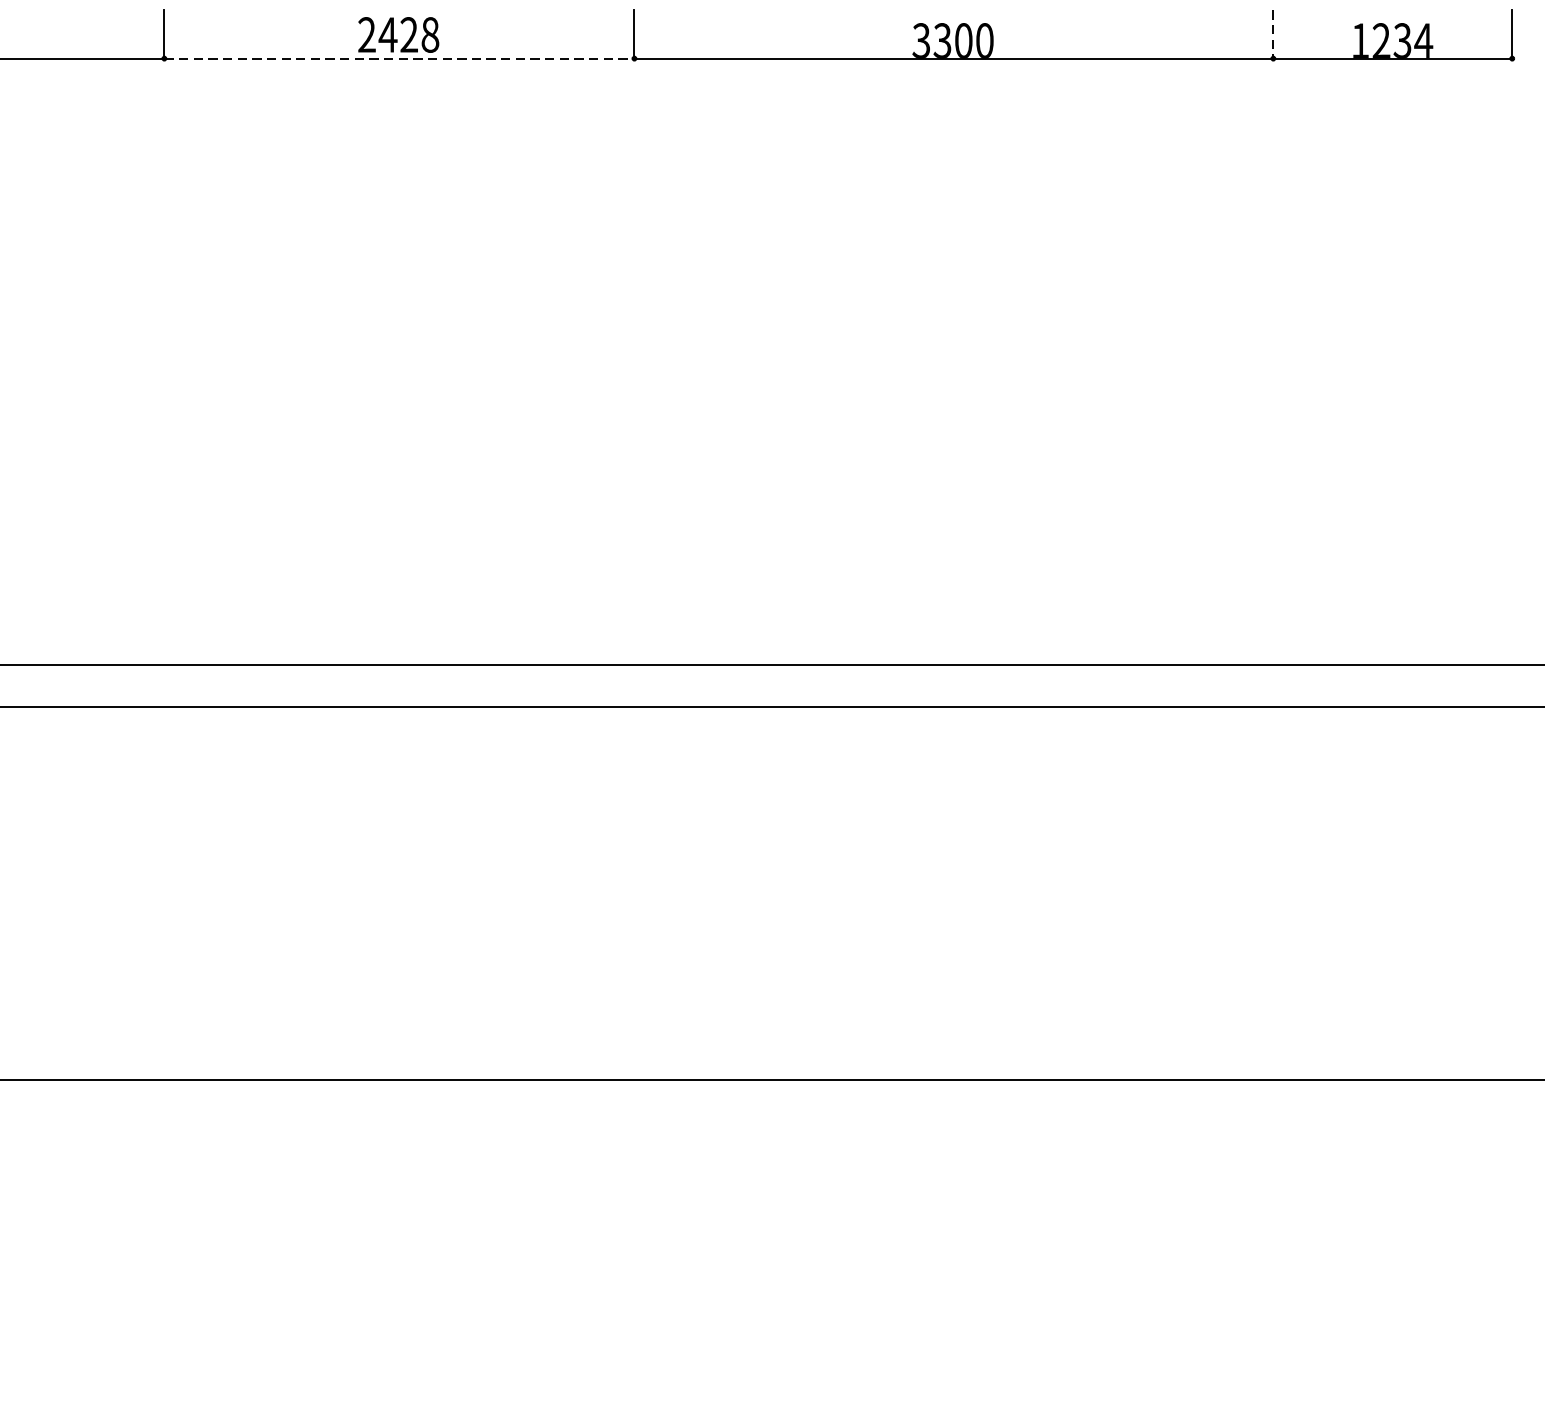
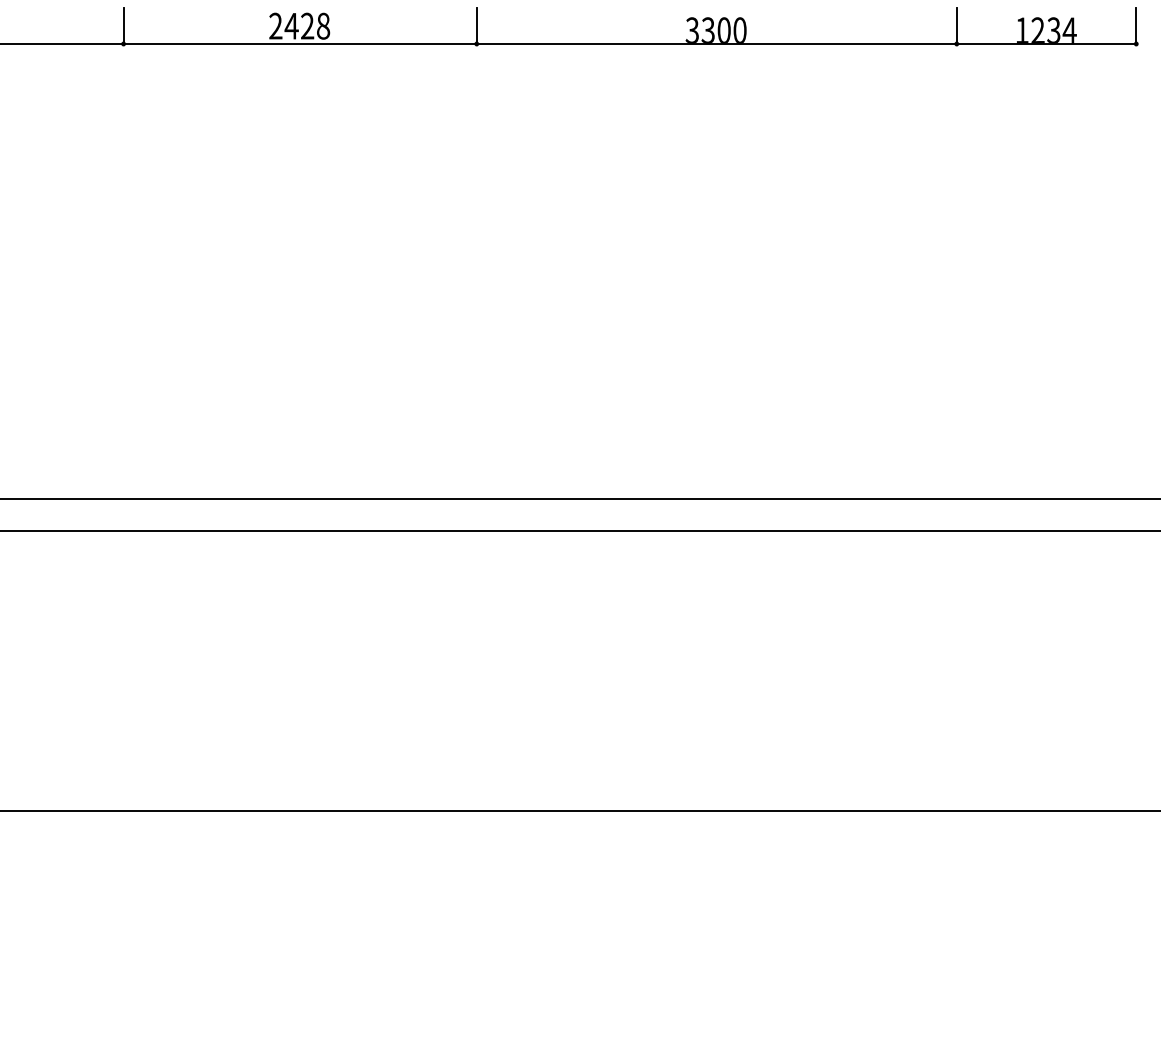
line: (1272, 35) -> (956, 26), dashed -> solid
line: (399, 59) -> (300, 44), dashed -> solid

